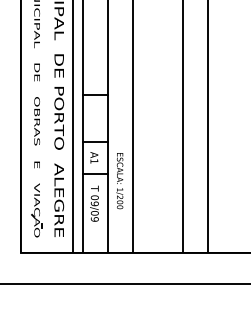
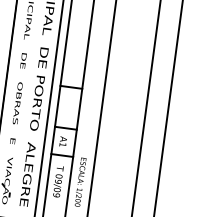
text: (119, 181) -> (80, 182), moved

